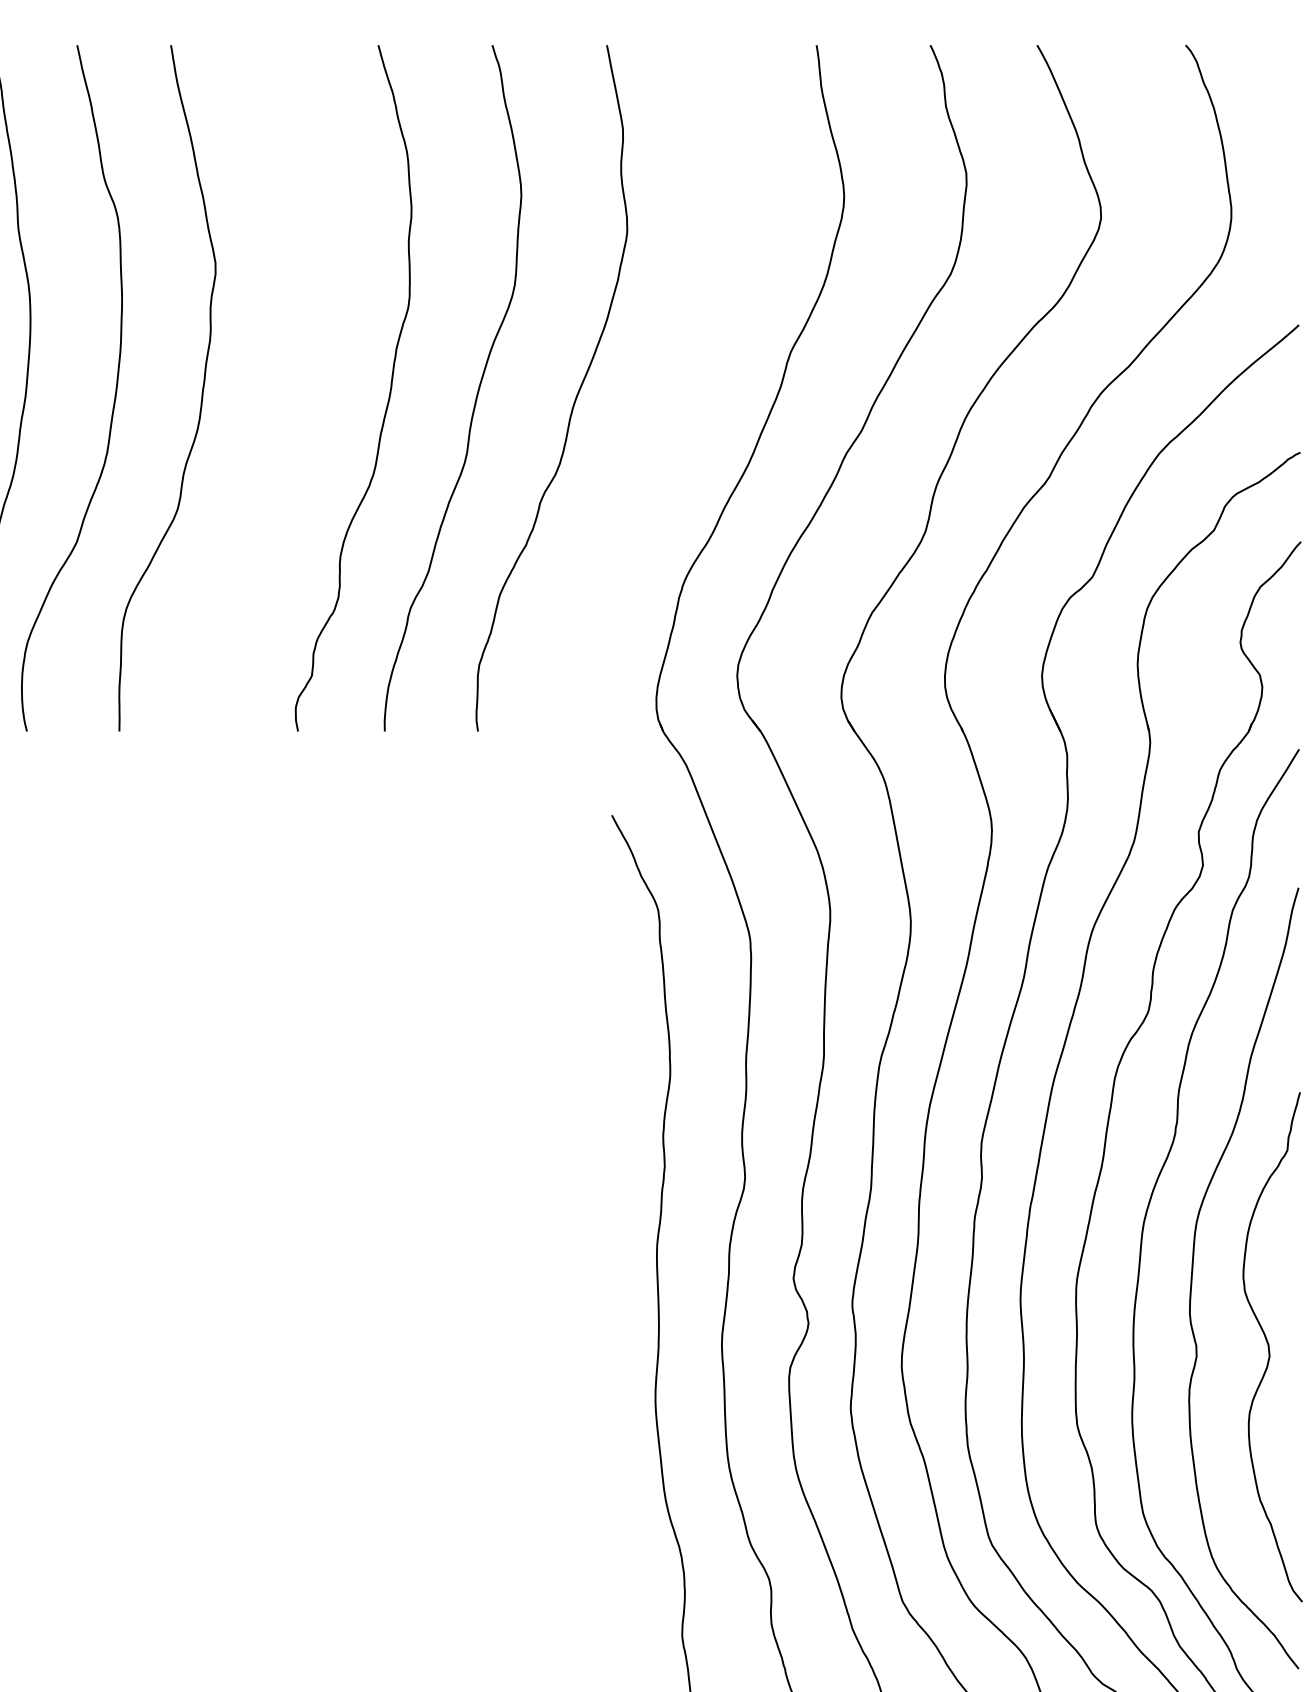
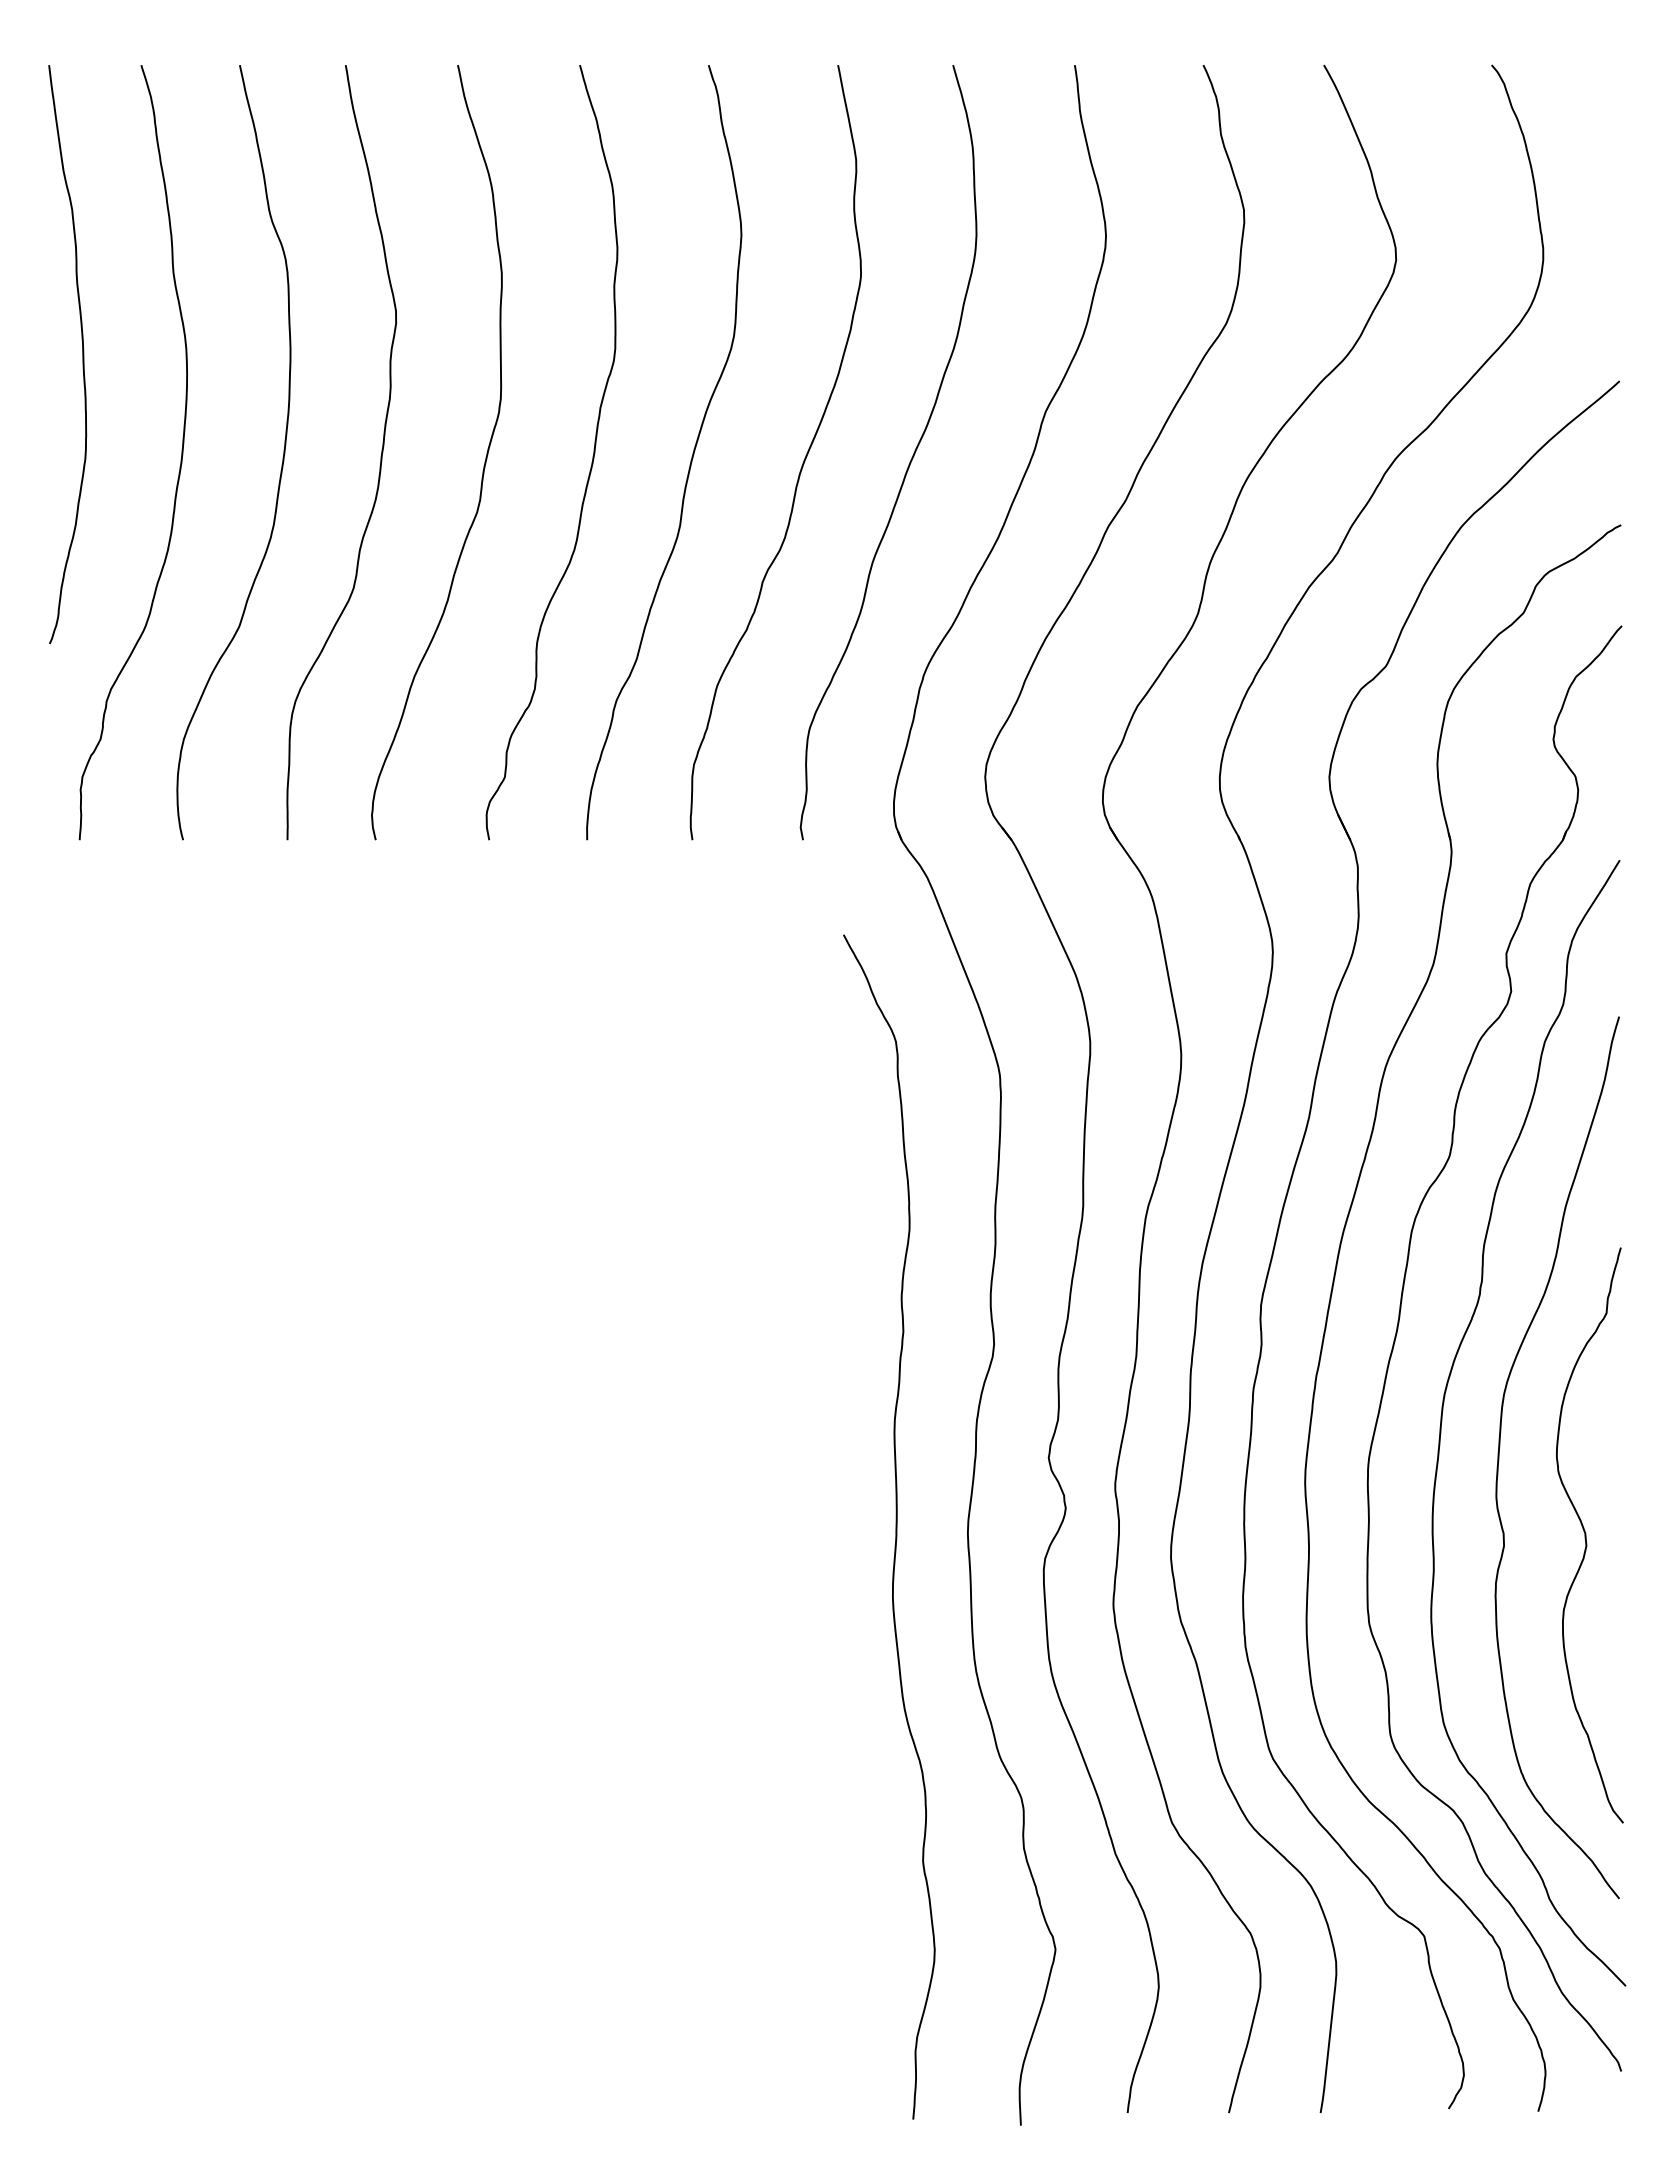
curve: (293, 396) -> (484, 461), added
curve: (670, 396) -> (909, 461), added

